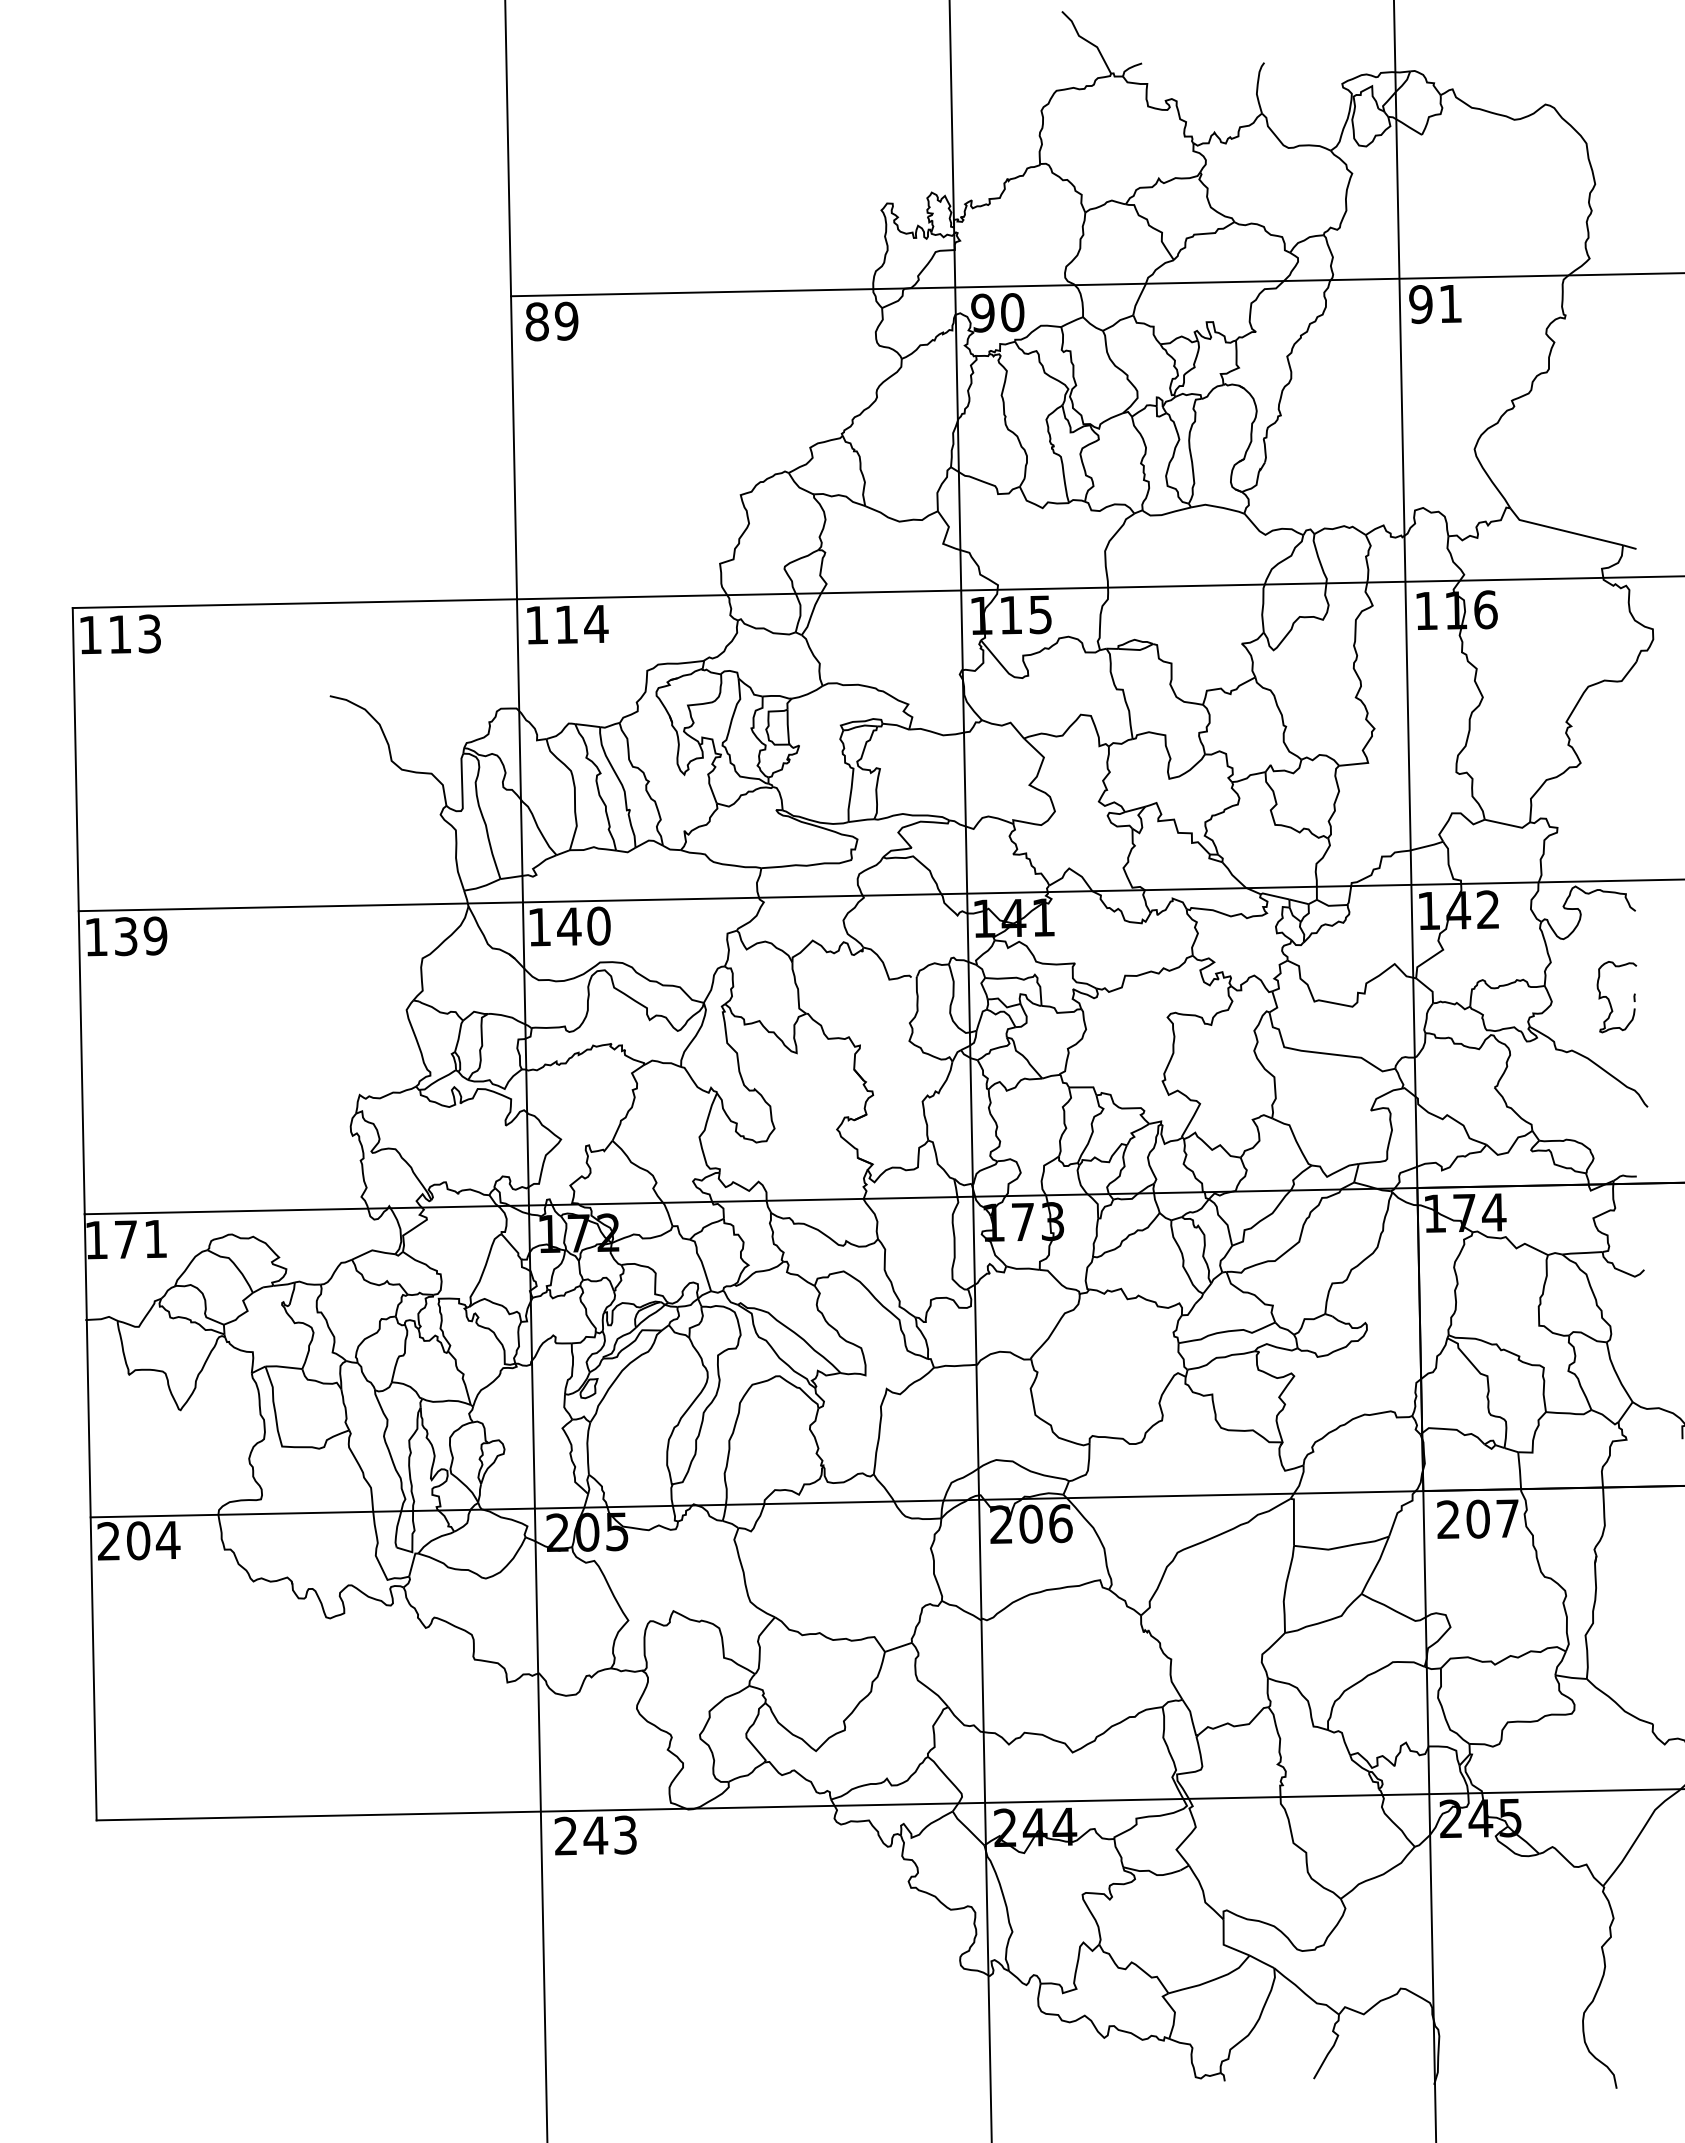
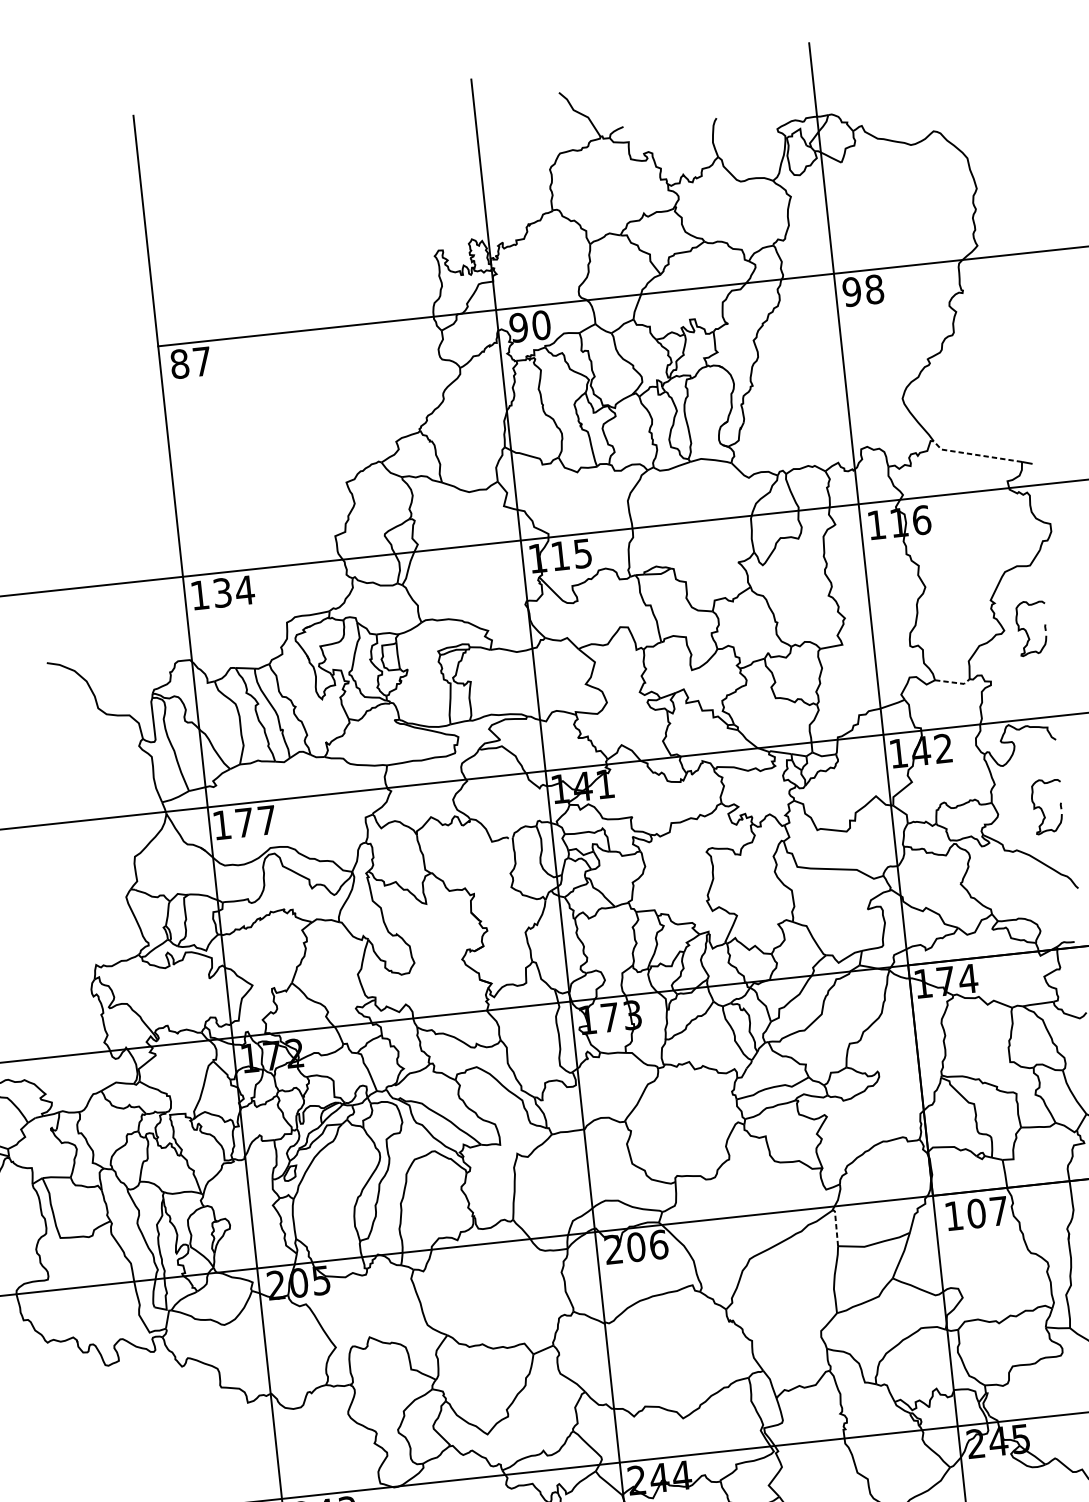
text: (1450, 303) -> (874, 289), 91 -> 98
text: (566, 320) -> (202, 361), 89 -> 87
line: (1563, 530) -> (975, 454), solid -> dashed
text: (566, 624) -> (222, 592), 114 -> 134
part: (1609, 764) -> (1026, 629), added
line: (1508, 824) -> (953, 682), solid -> dashed
text: (583, 925) -> (255, 820), 140 -> 177
text: (1448, 1519) -> (954, 1215), 207 -> 107
line: (1293, 1520) -> (835, 1226), solid -> dashed

